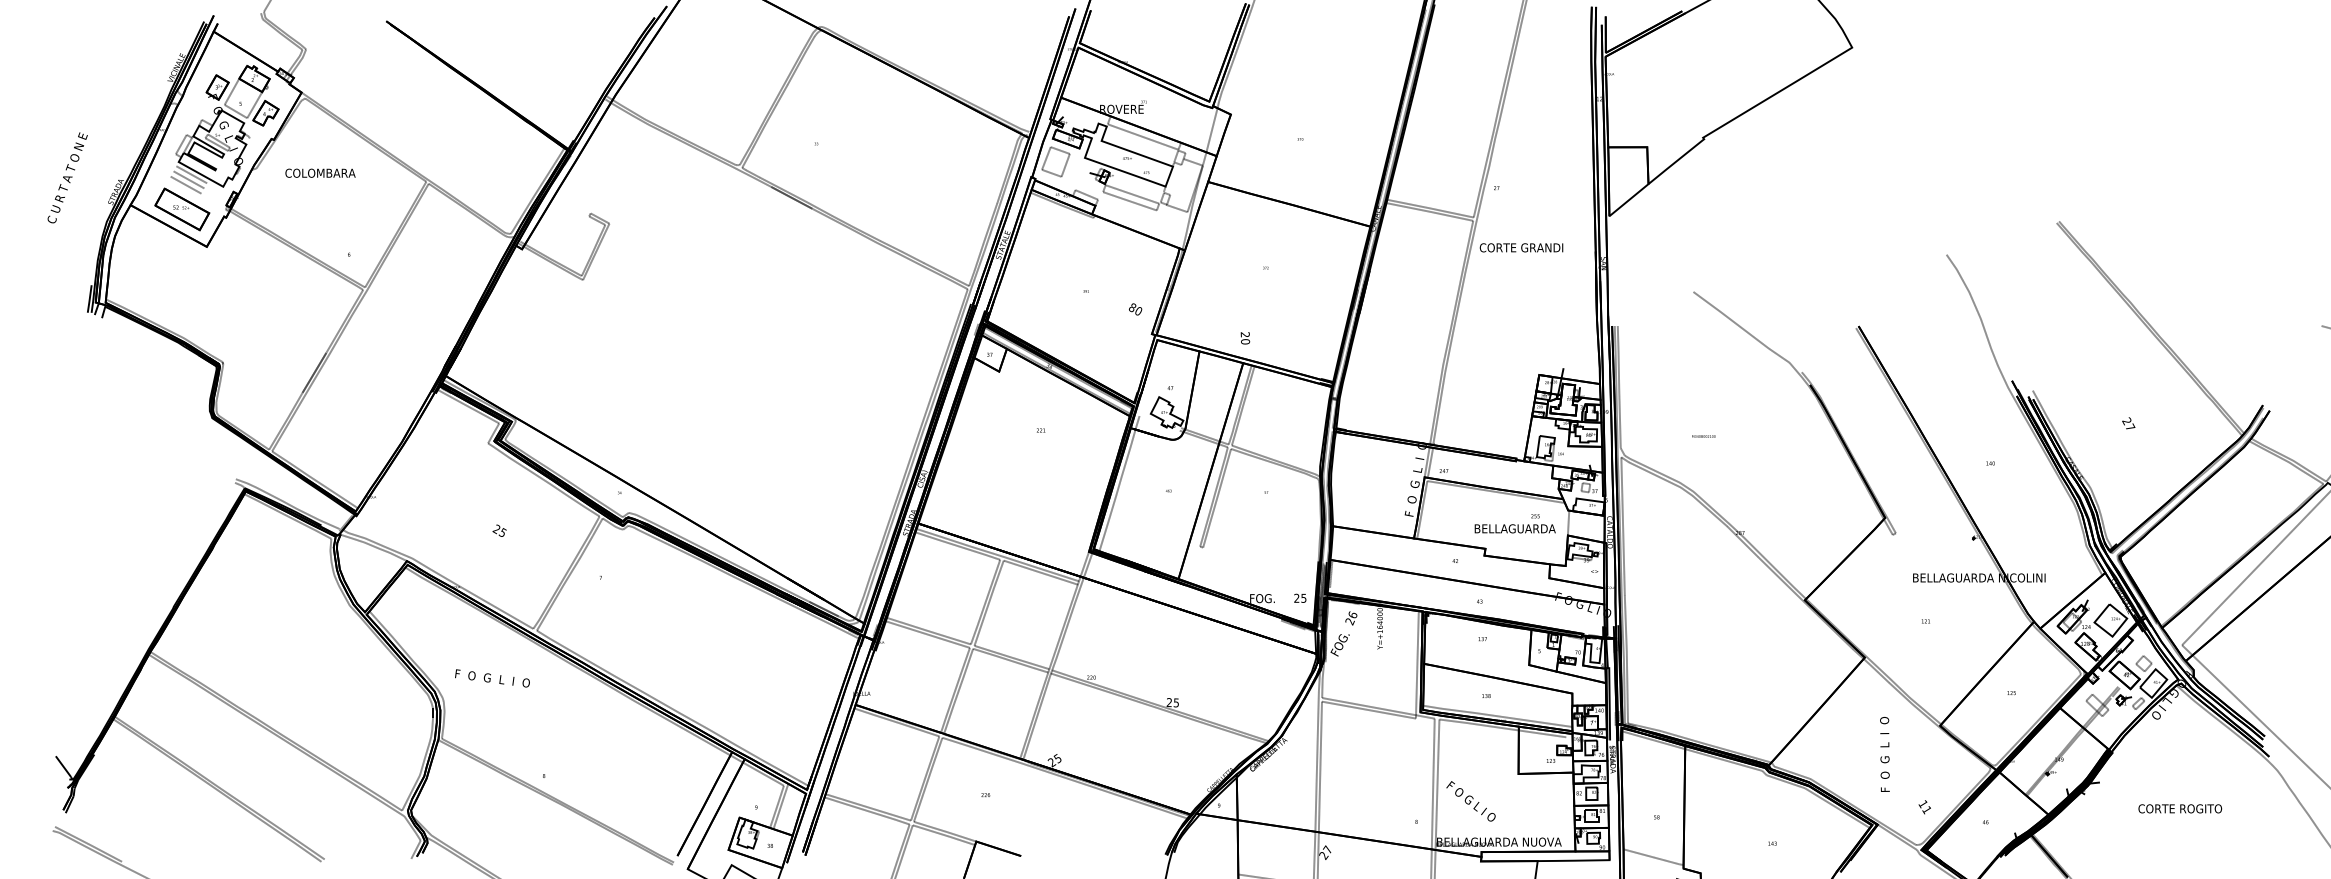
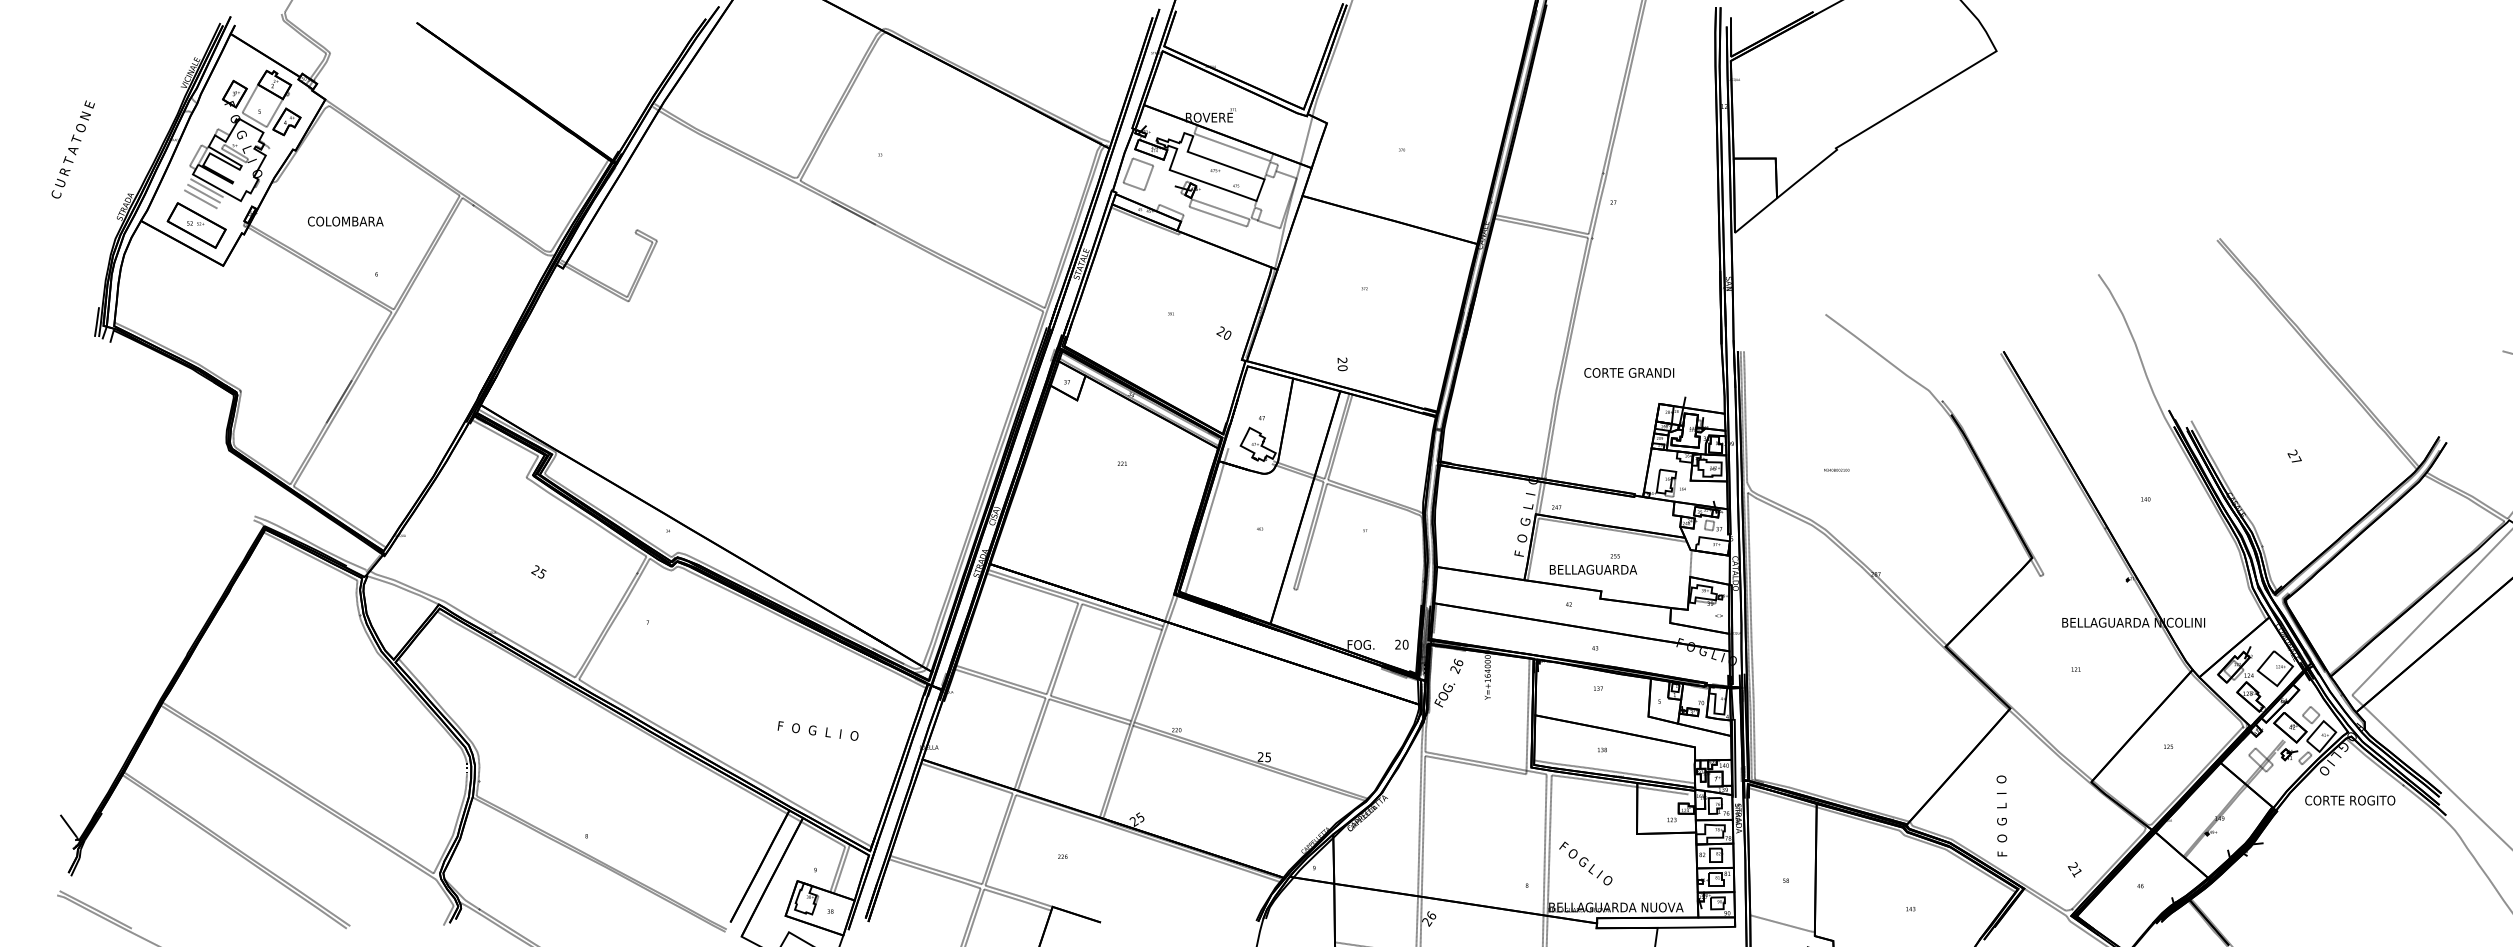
text: (320, 173) -> (345, 221), moved
text: (66, 177) -> (72, 149), moved
text: (1521, 247) -> (1629, 372), moved
text: (1132, 307) -> (1220, 331), 80 -> 20
text: (1515, 523) -> (1593, 564), moved
text: (1303, 598) -> (1405, 644), 25 -> 20
text: (491, 677) -> (817, 730), moved
text: (1884, 754) -> (2001, 815), moved
text: (1922, 803) -> (2072, 865), 11 -> 21
text: (2180, 808) -> (2350, 800), moved
text: (1327, 849) -> (1431, 915), 27 -> 26

